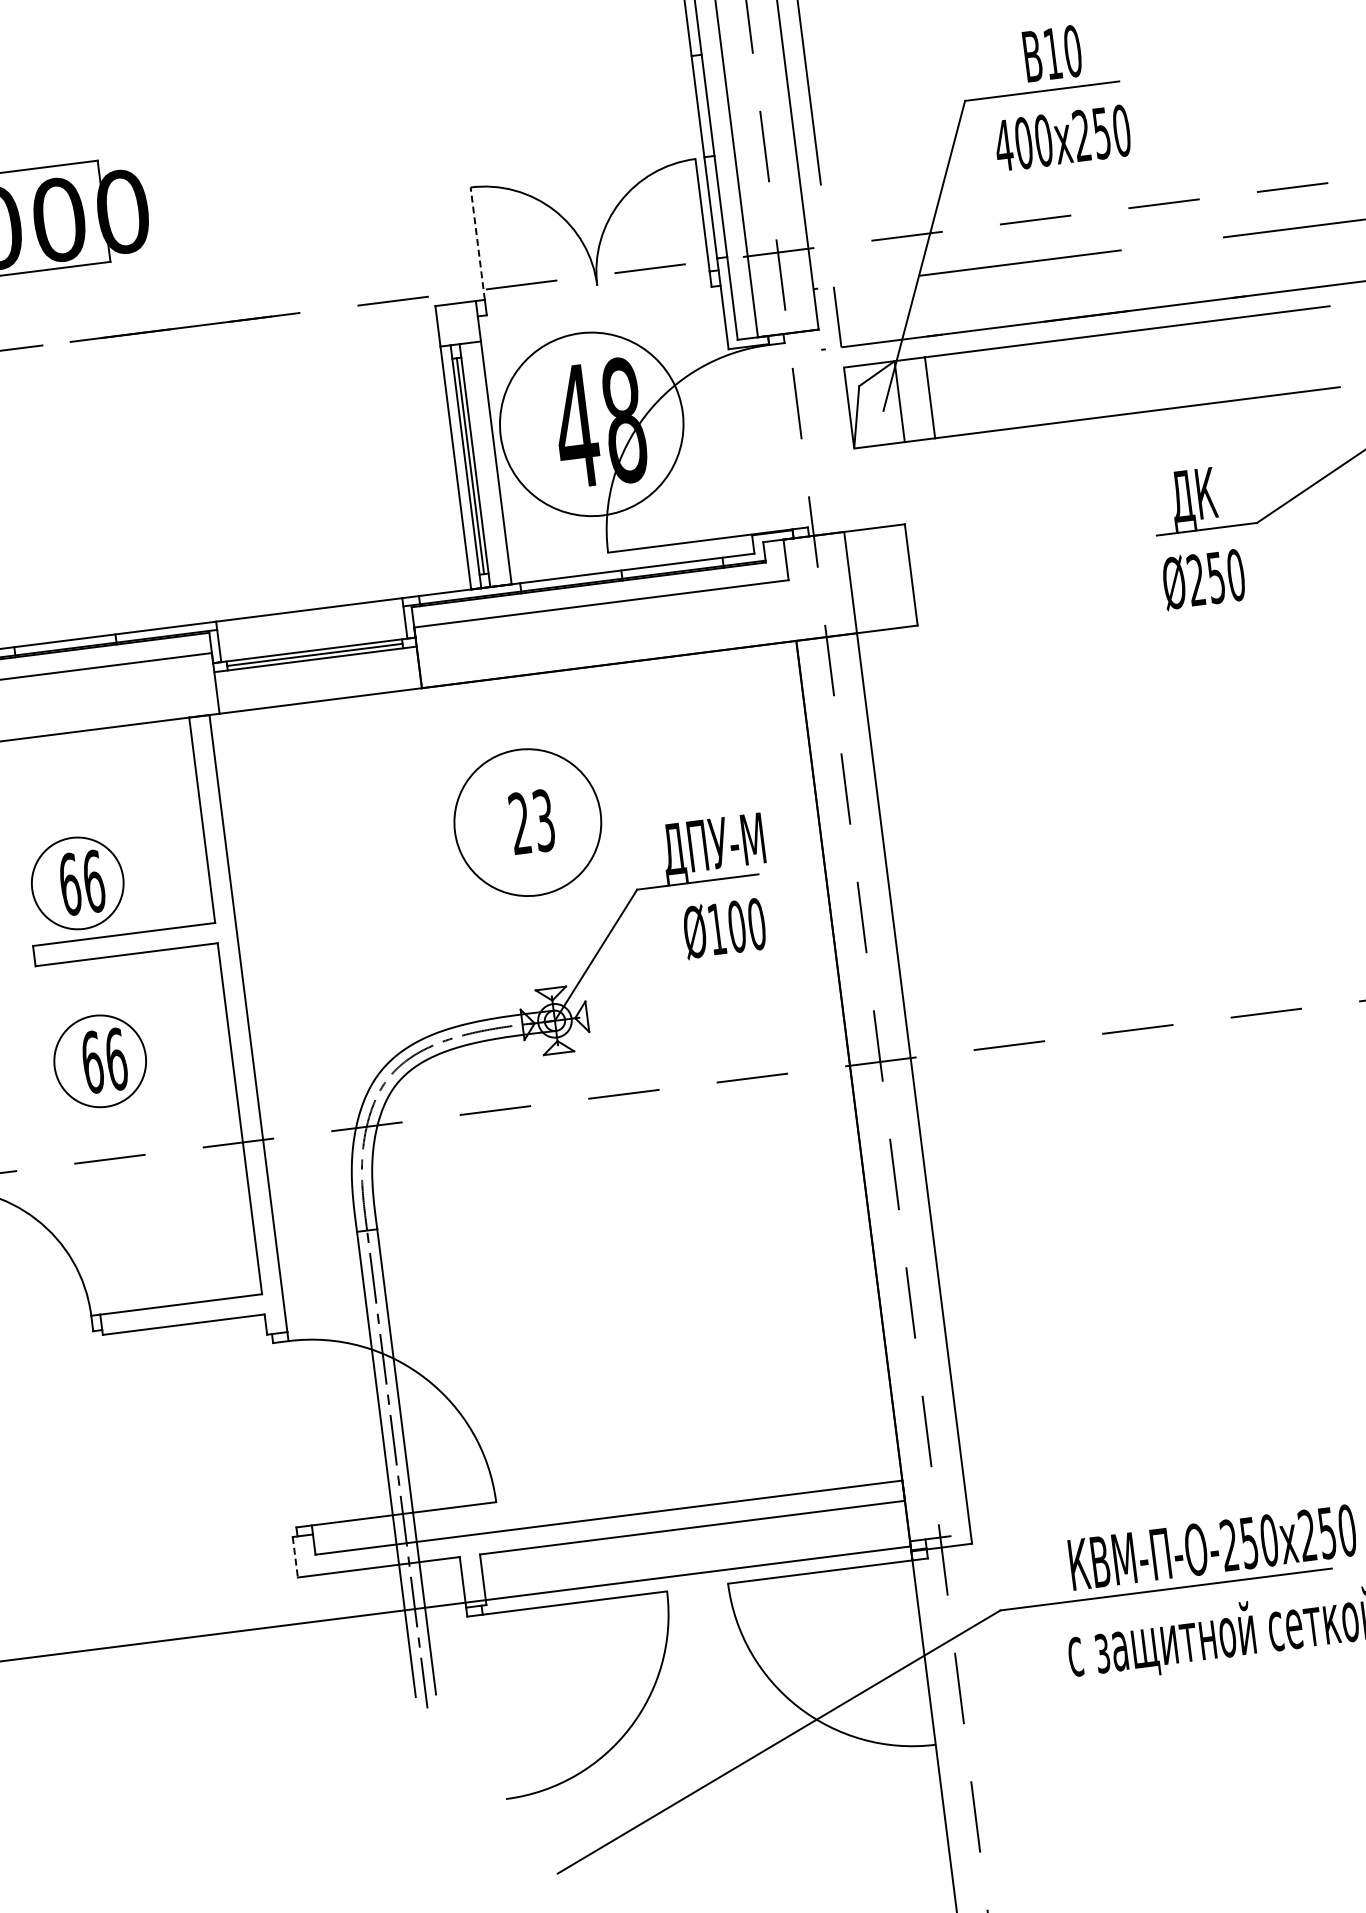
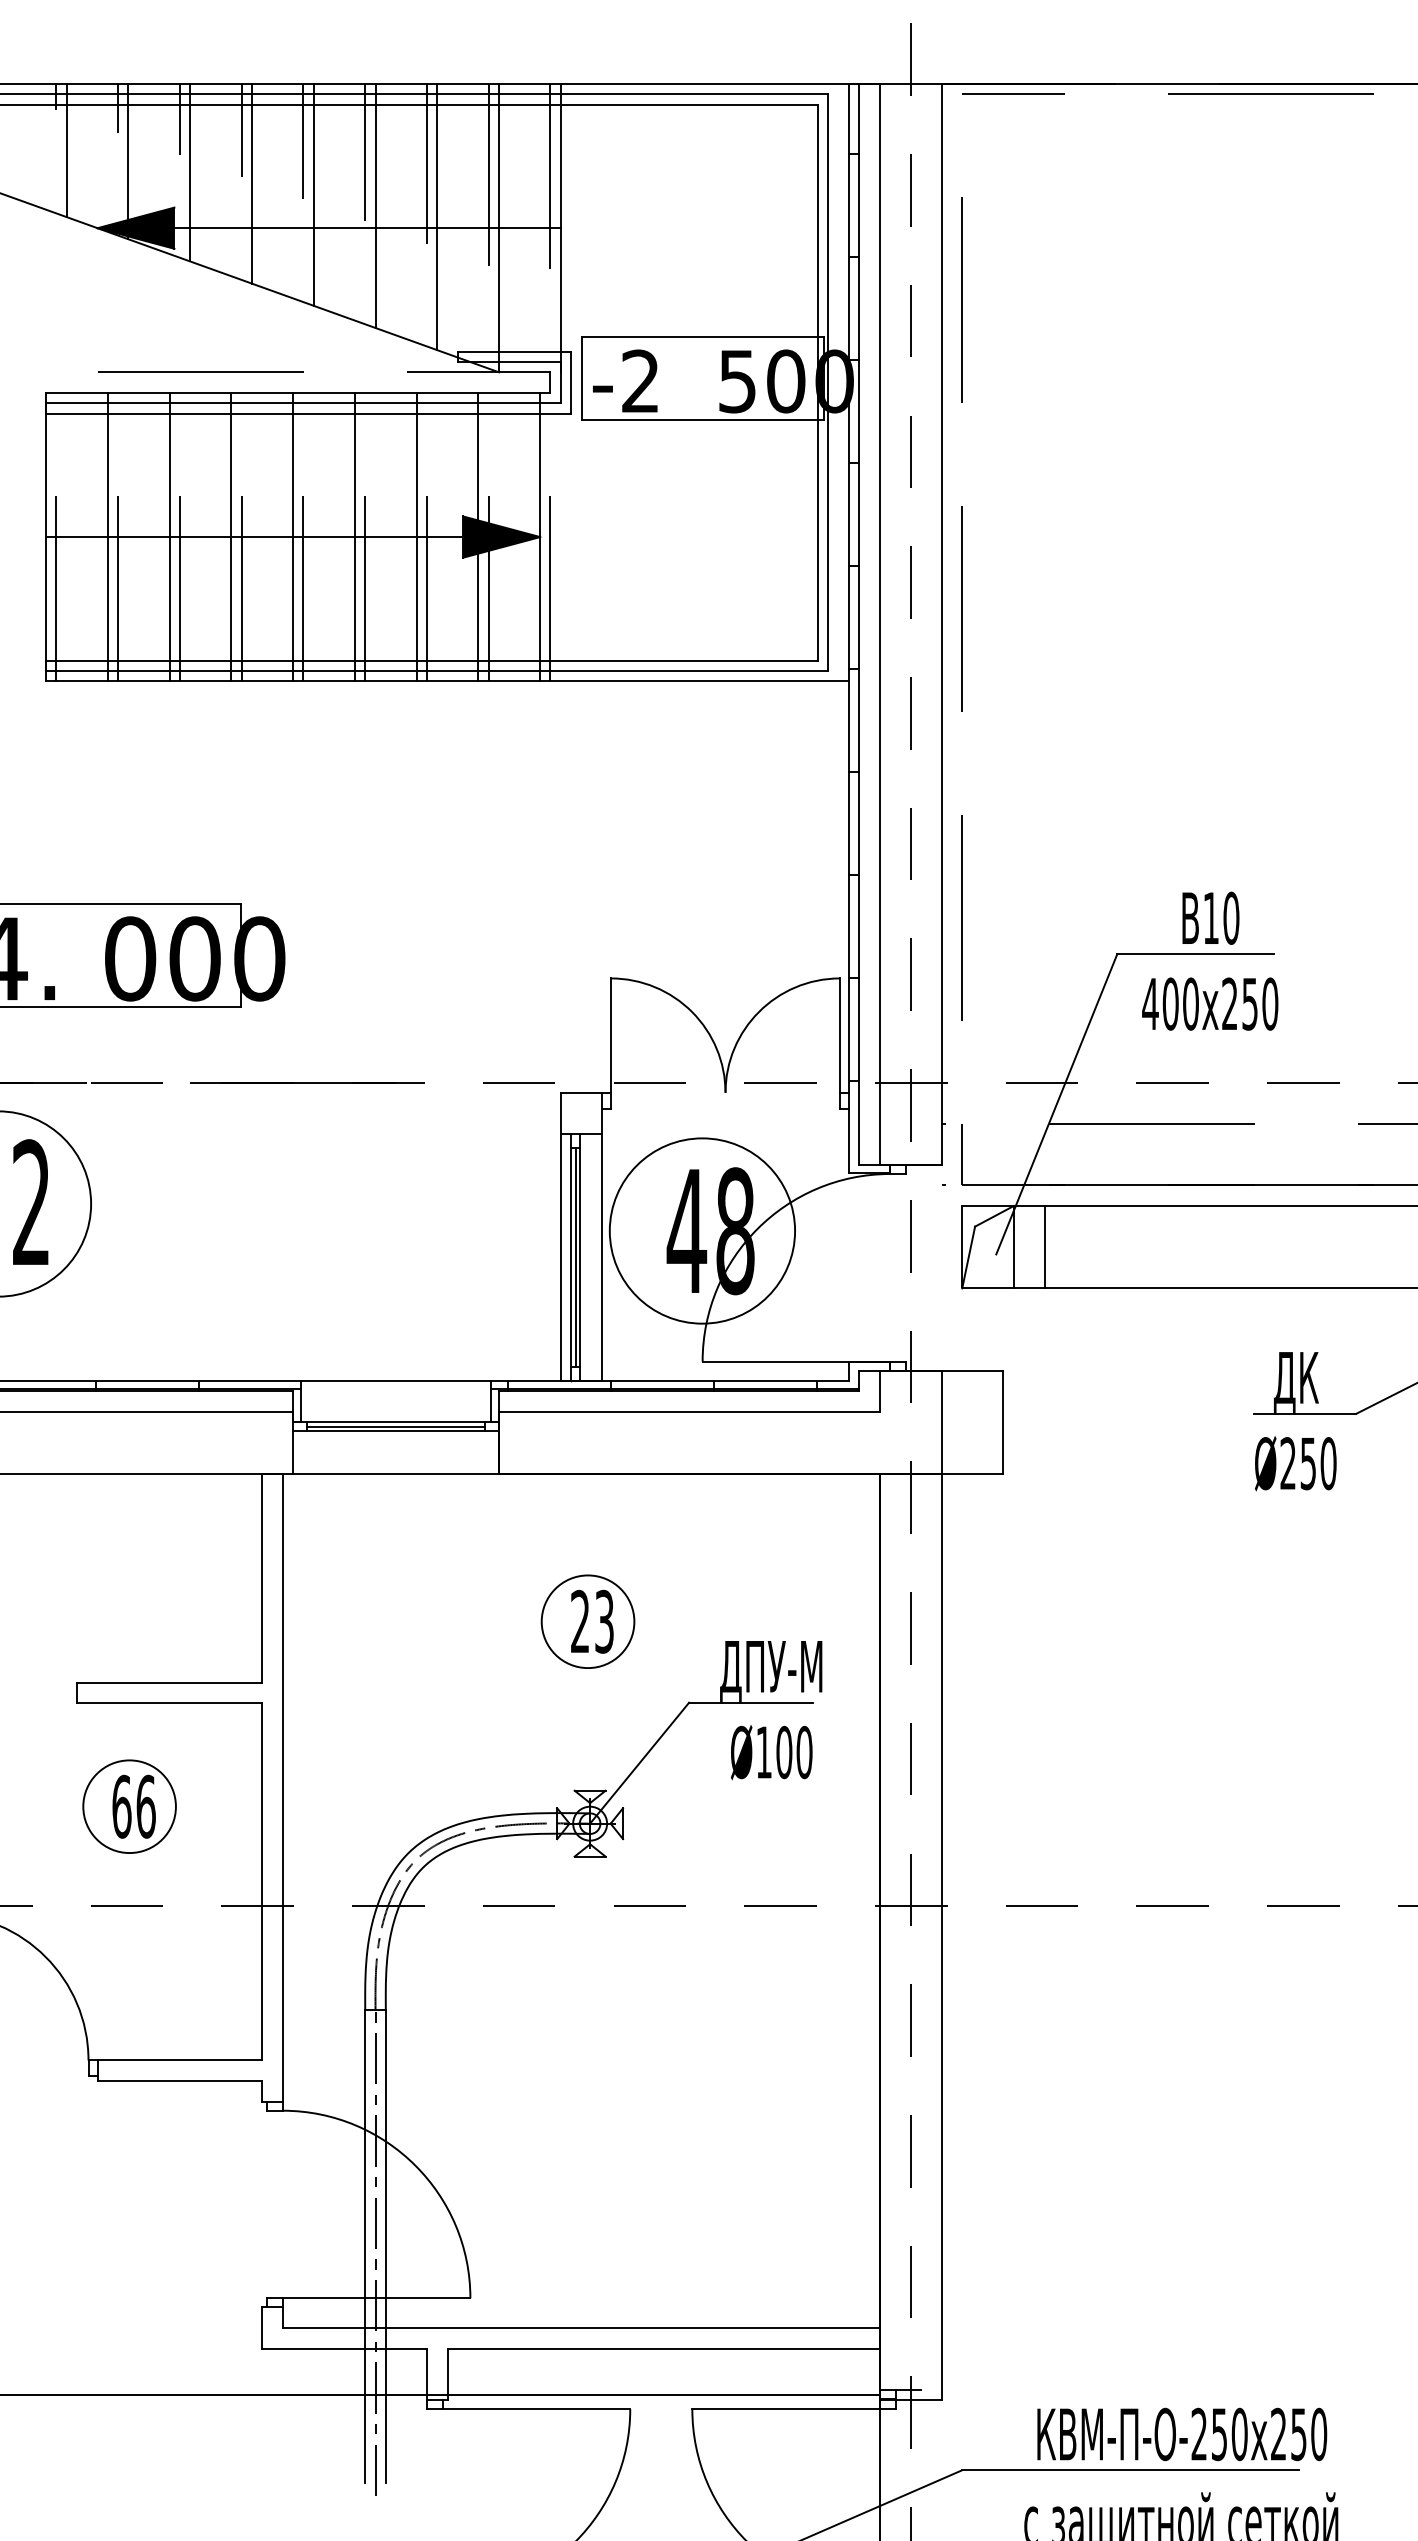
line: (478, 243) -> (611, 1035), dashed -> solid
circle: (527, 822) -> (587, 1621), size x0.62
part: (77, 883) -> (129, 1625), removed
line: (295, 1557) -> (262, 2328), dashed -> solid

